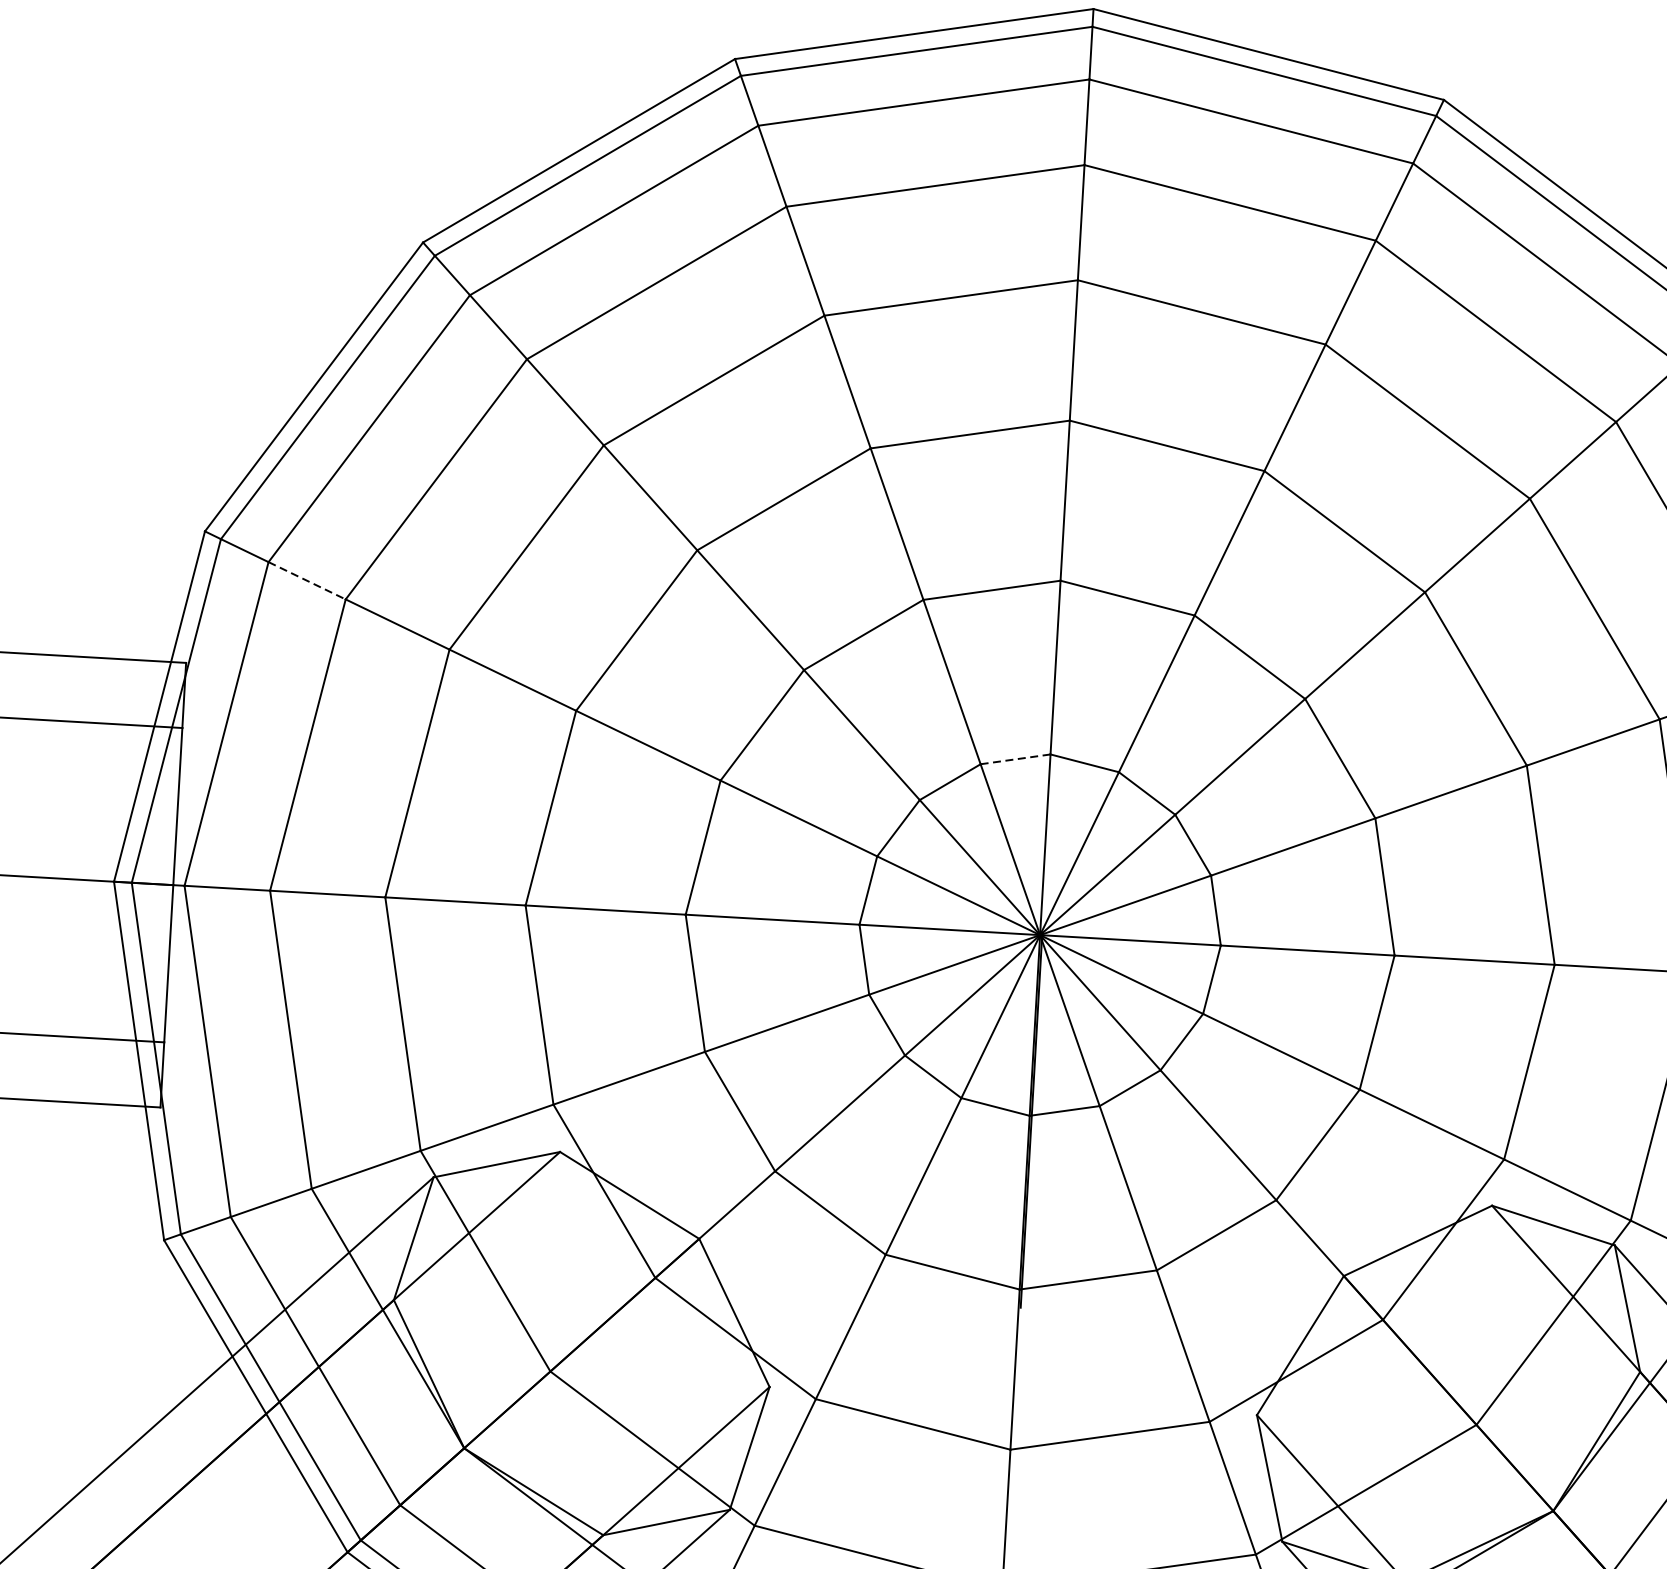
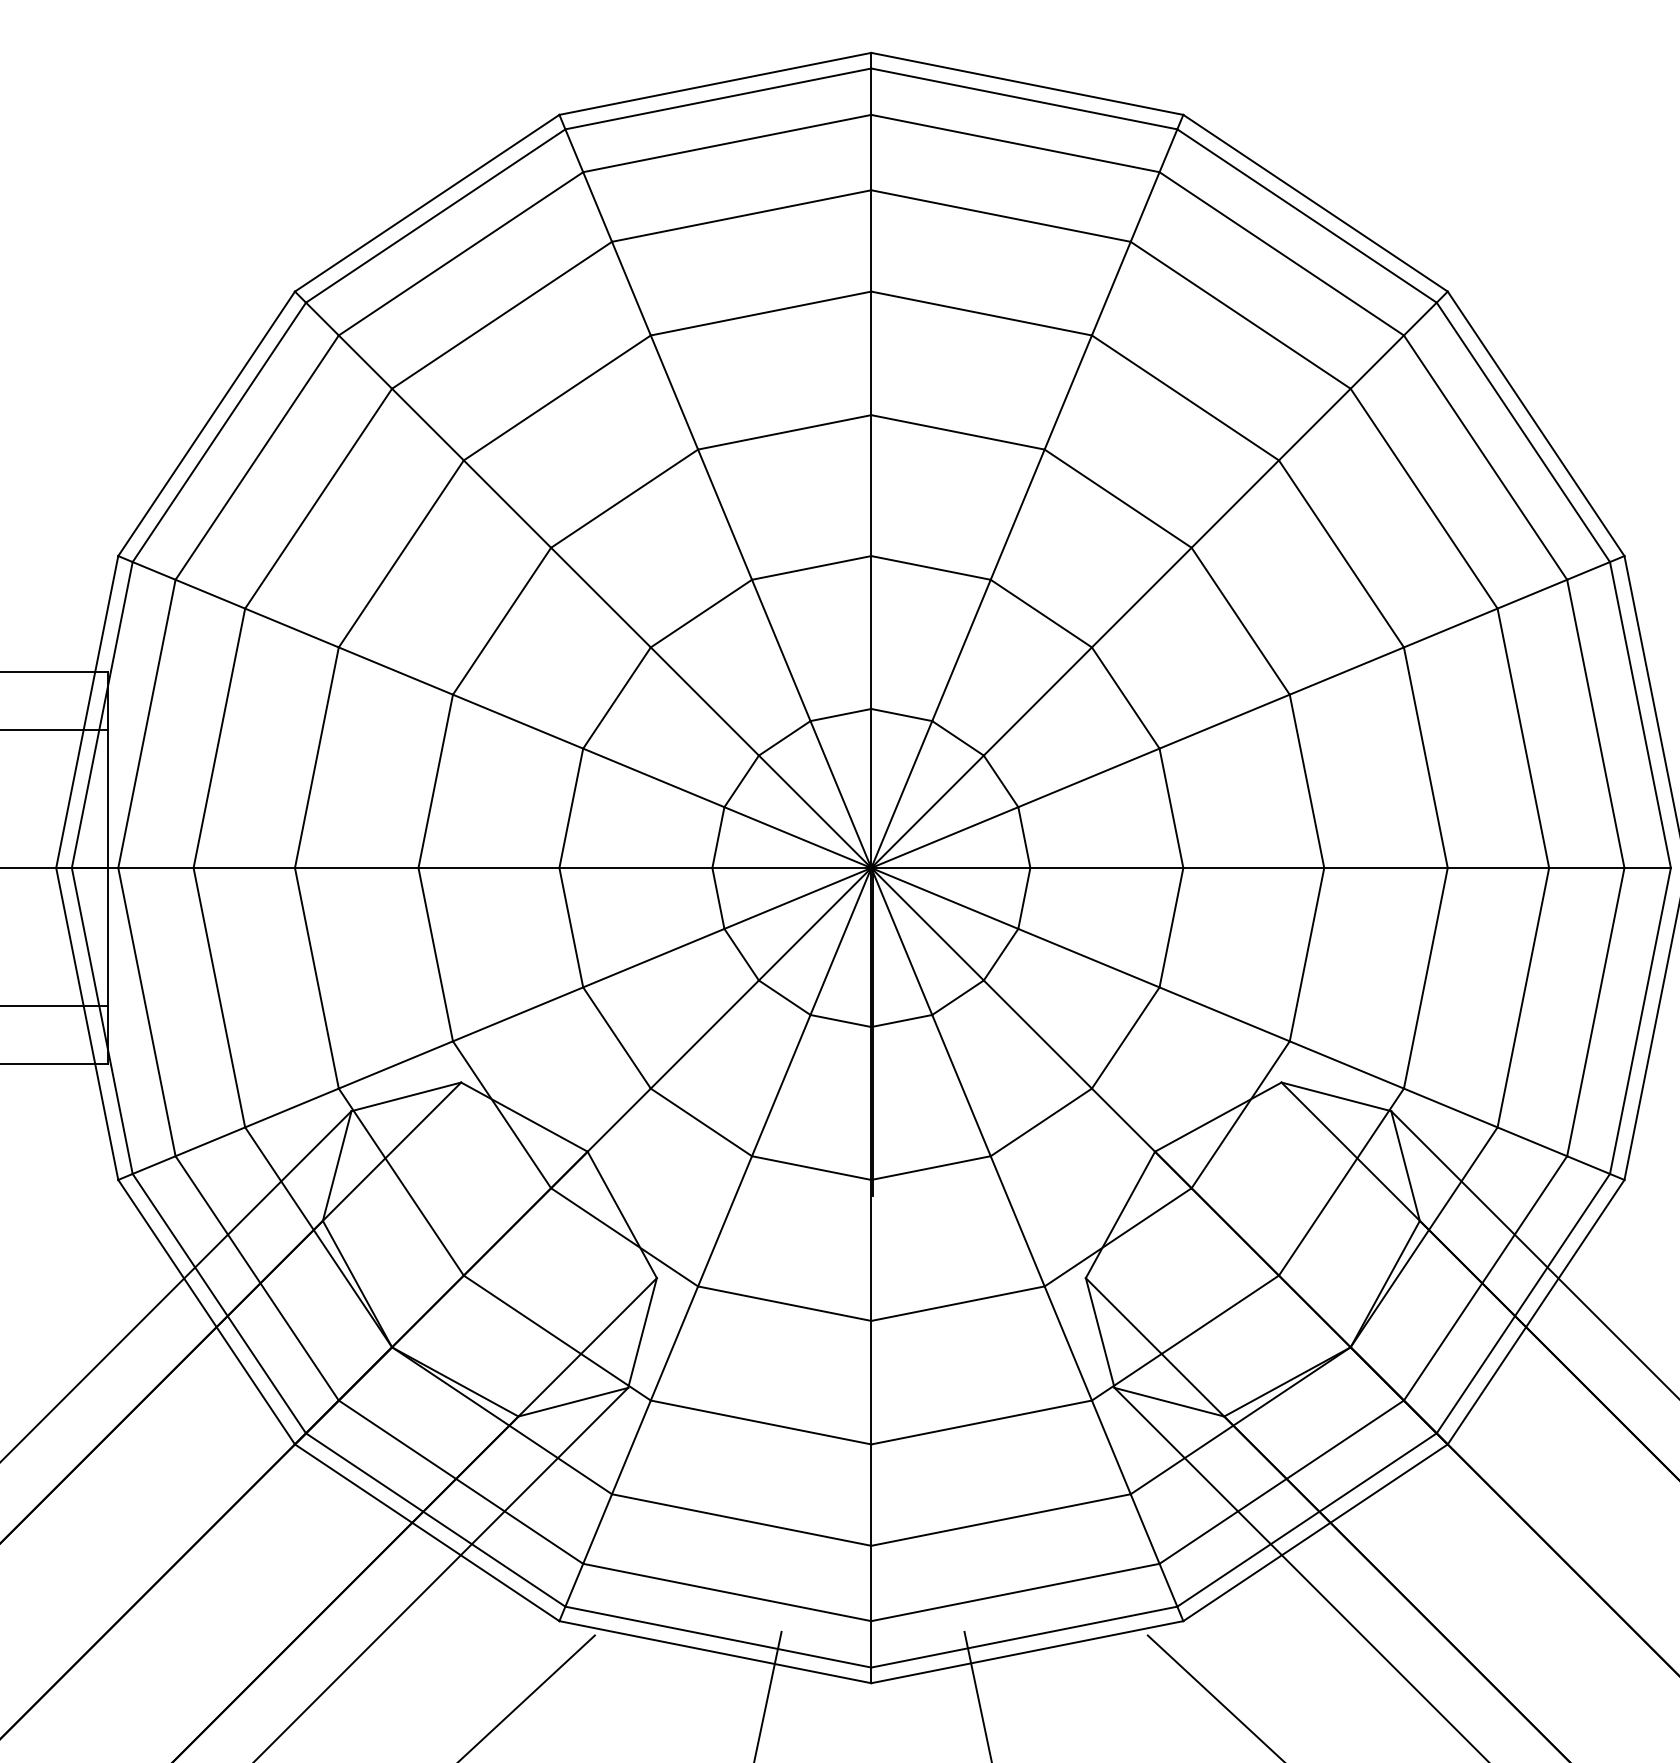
line: (307, 581) -> (210, 594), dashed -> solid
line: (1016, 758) -> (841, 714), dashed -> solid

